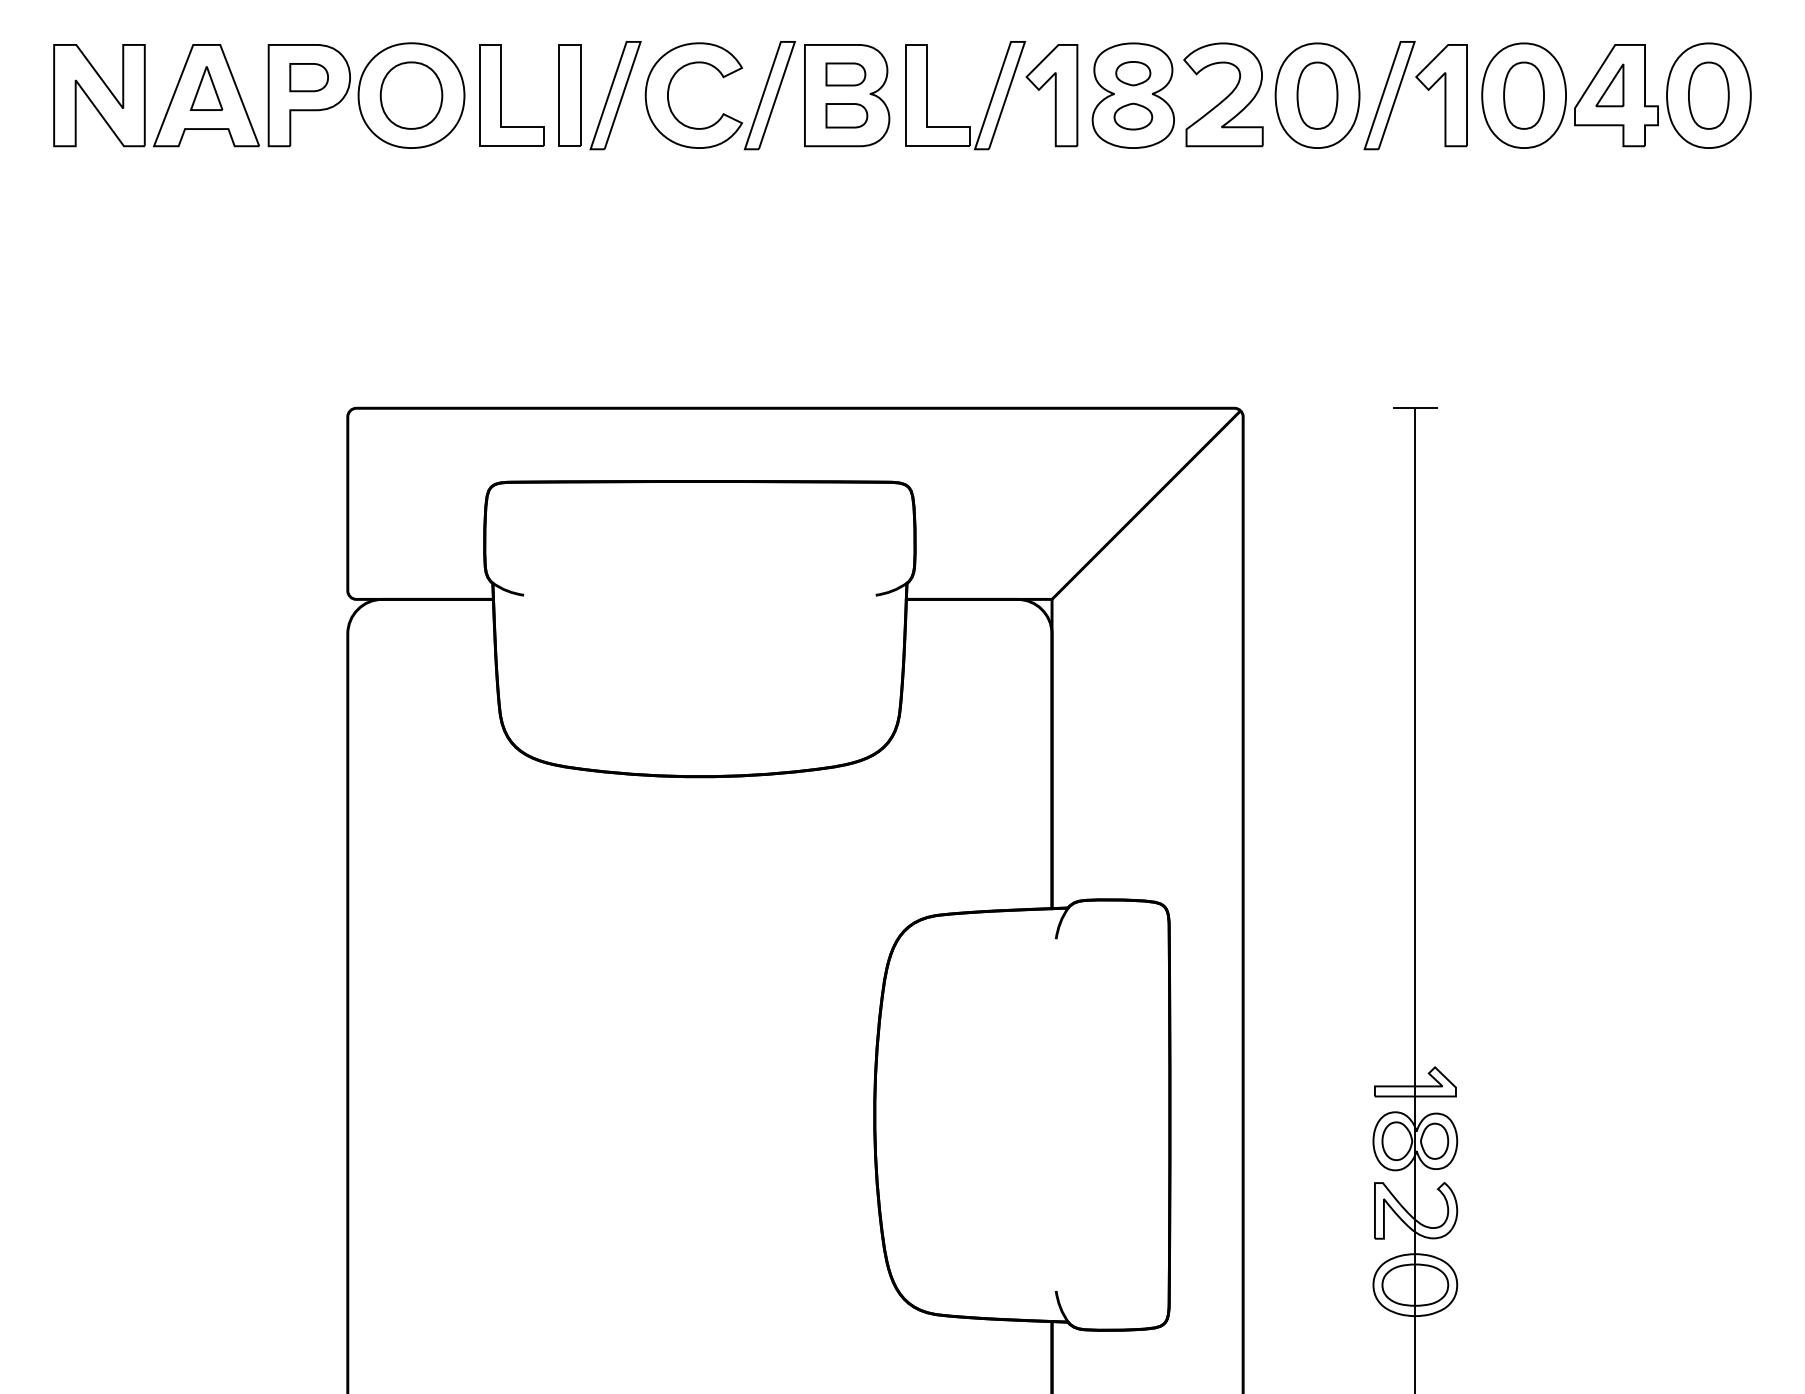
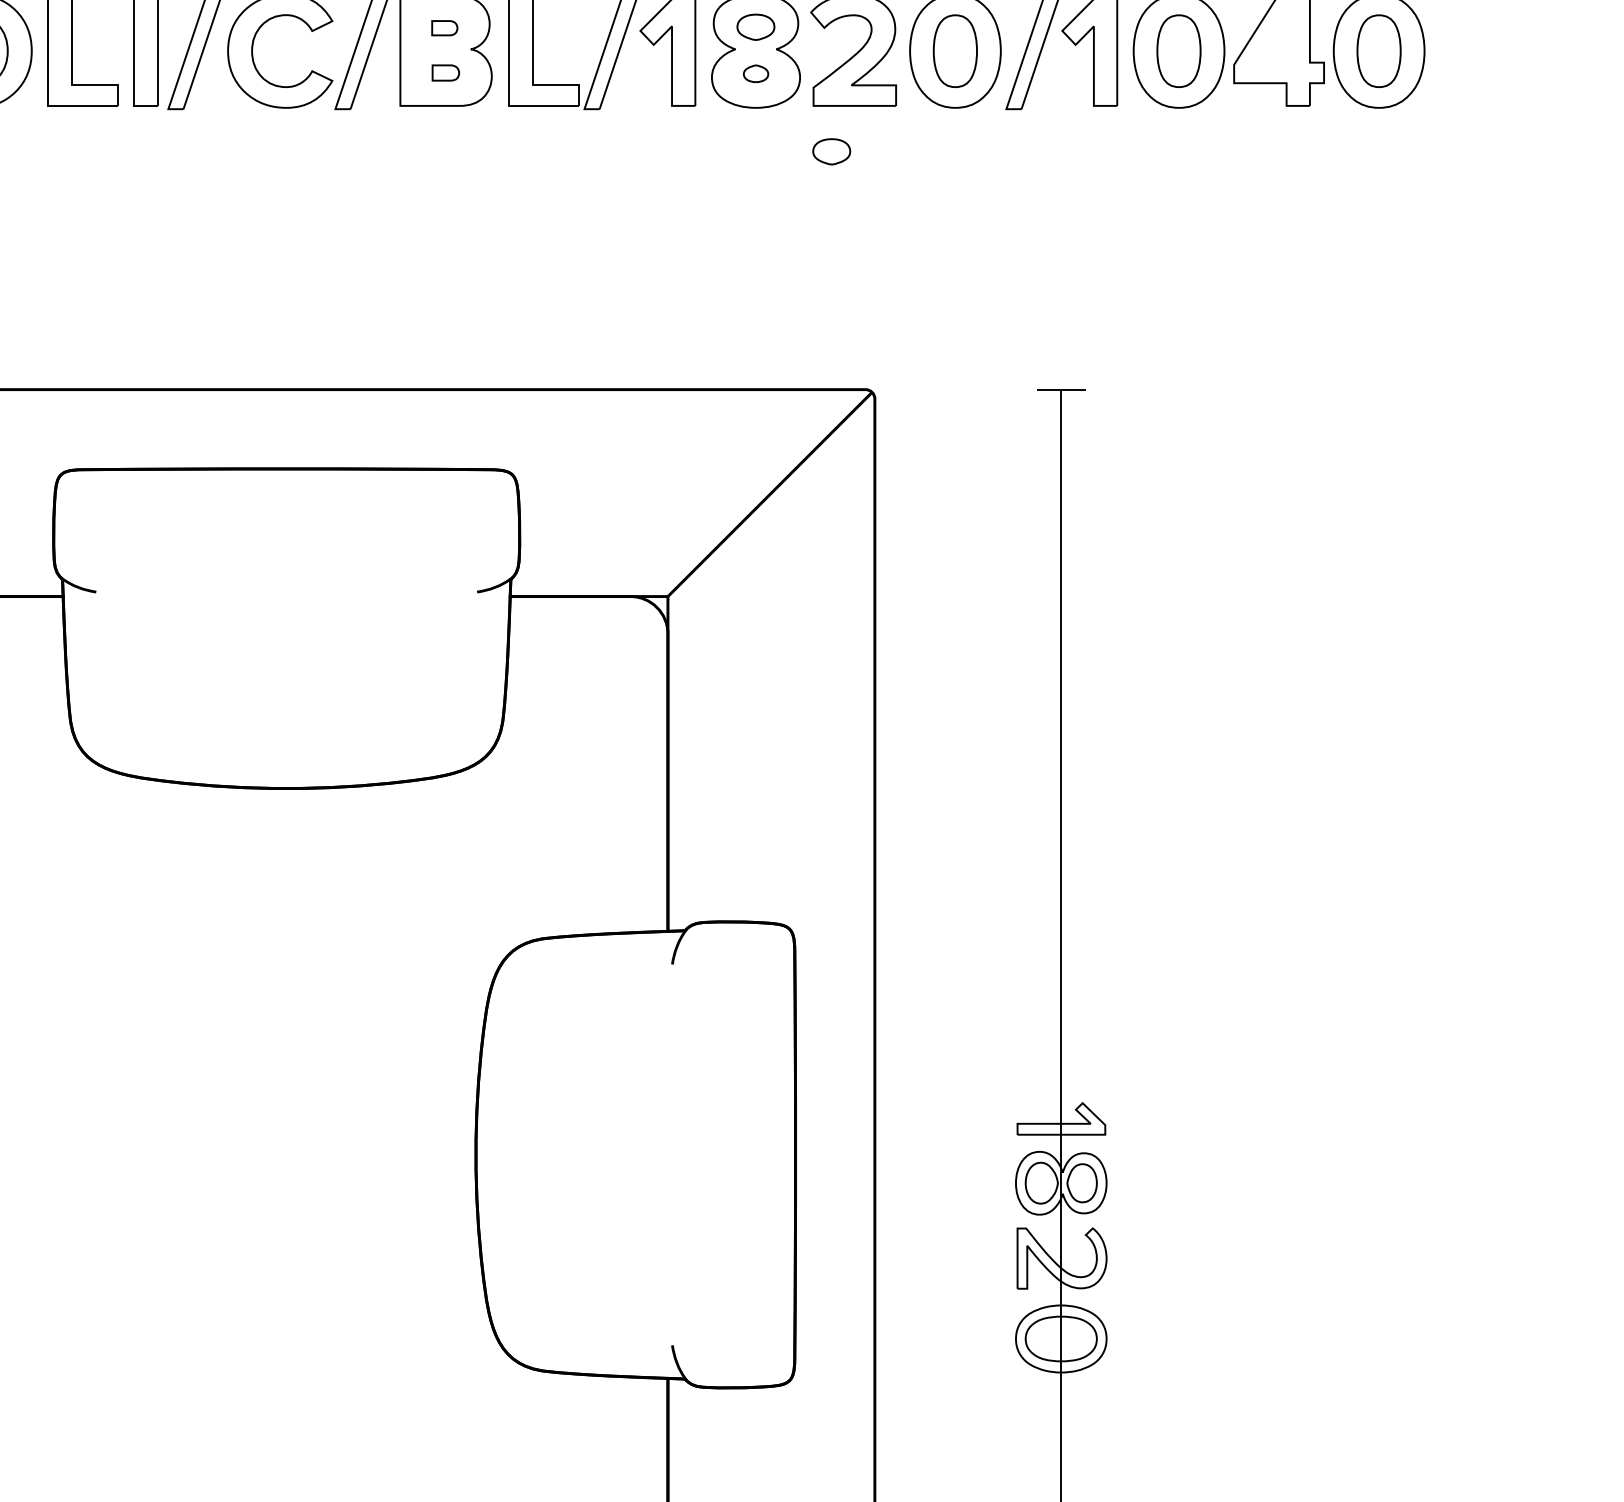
part: (845, 74) -> (444, 28), size x0.6
part: (1609, 85) -> (1271, 40), removed
part: (846, 115) -> (445, 72), size x0.6
part: (1133, 116) -> (756, 73), size x0.6
part: (1203, 188) -> (831, 151), added

